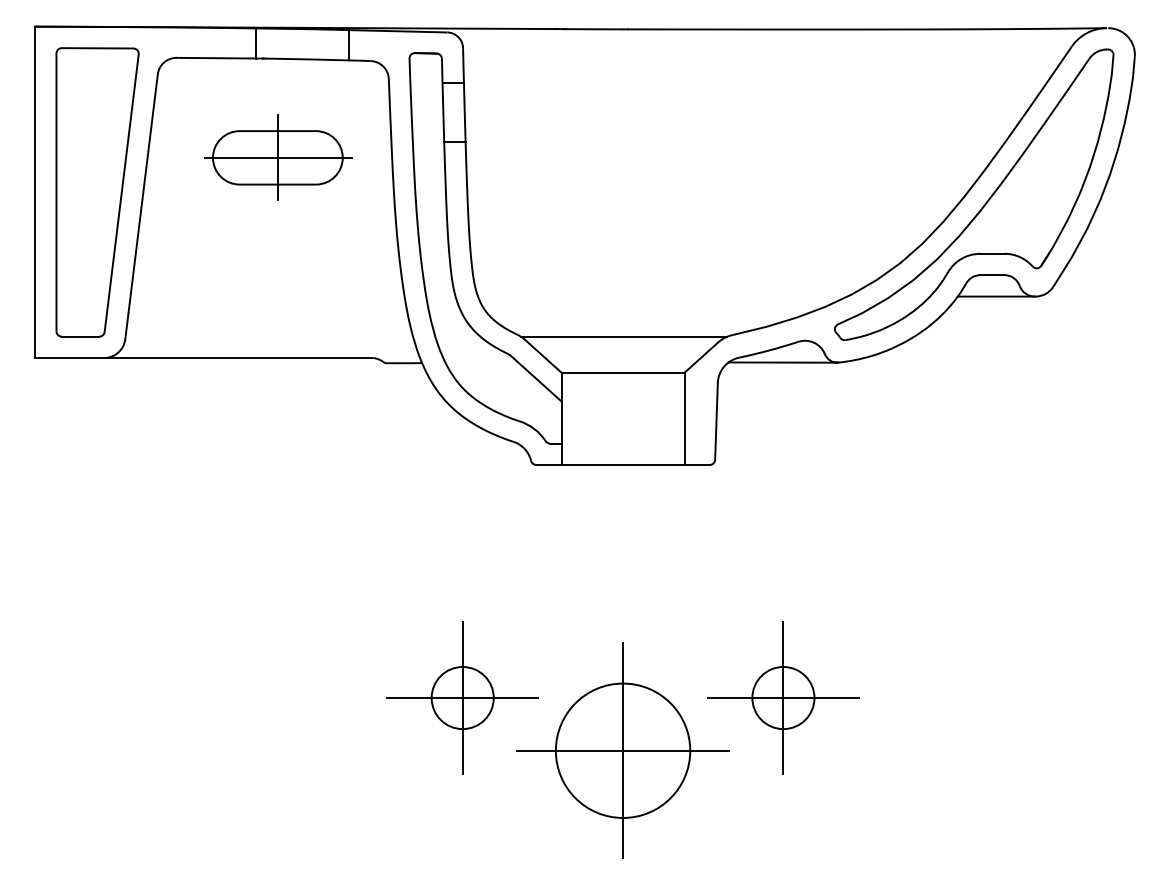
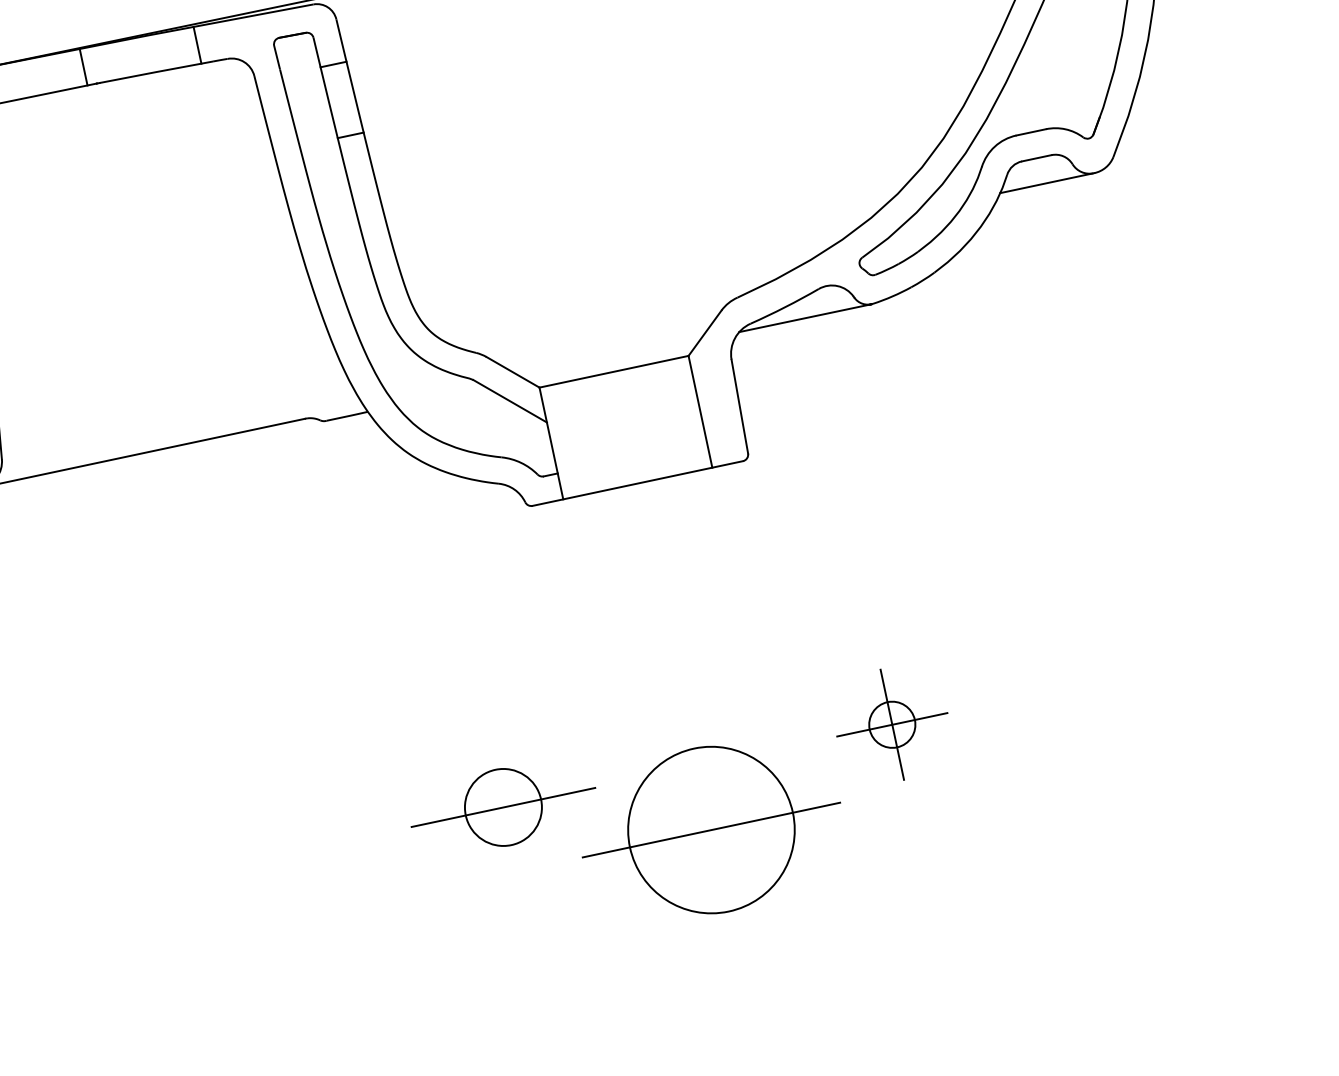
part: (278, 157) -> (140, 199), removed
line: (623, 337) -> (605, 328), removed
line: (462, 697) -> (503, 806), removed
part: (783, 697) -> (892, 724), size x0.6
line: (623, 750) -> (711, 829), removed

